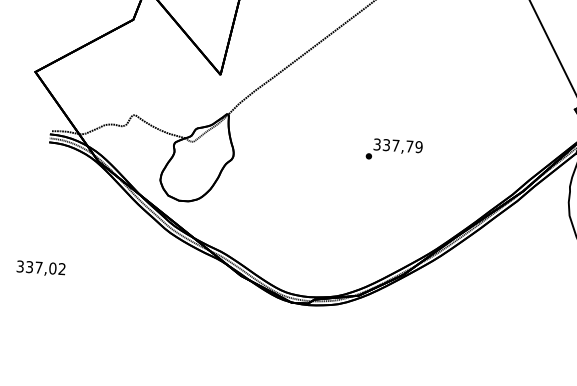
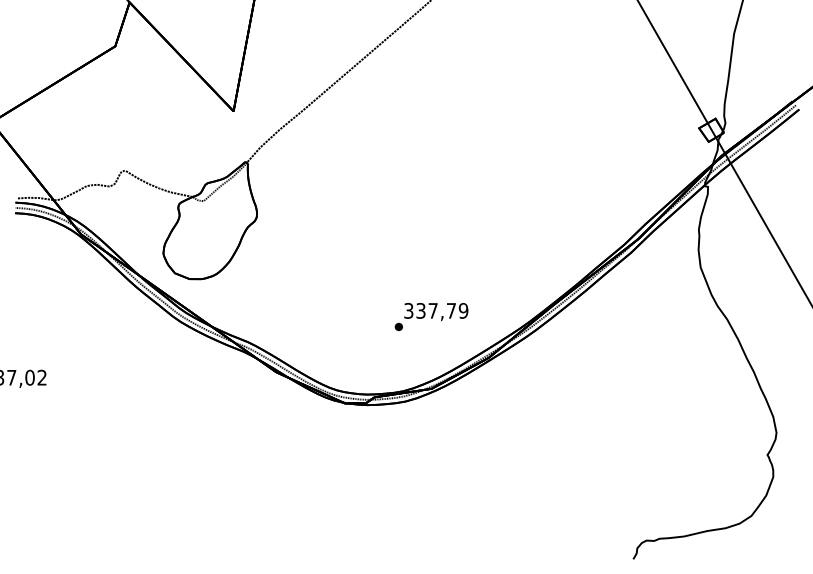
text: (394, 149) -> (431, 316), moved

